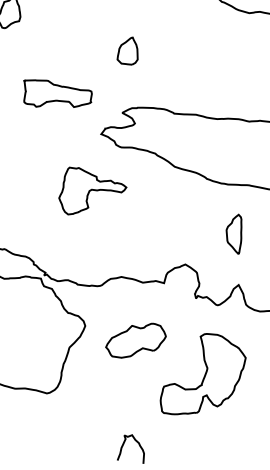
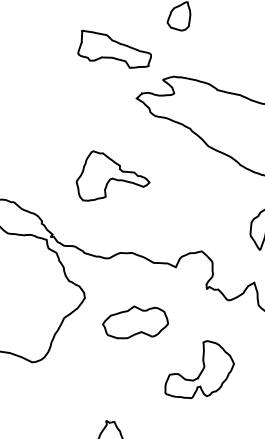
part: (57, 93) -> (114, 50), moved
part: (92, 190) -> (113, 179), moved
part: (202, 374) -> (199, 370), size x0.7

